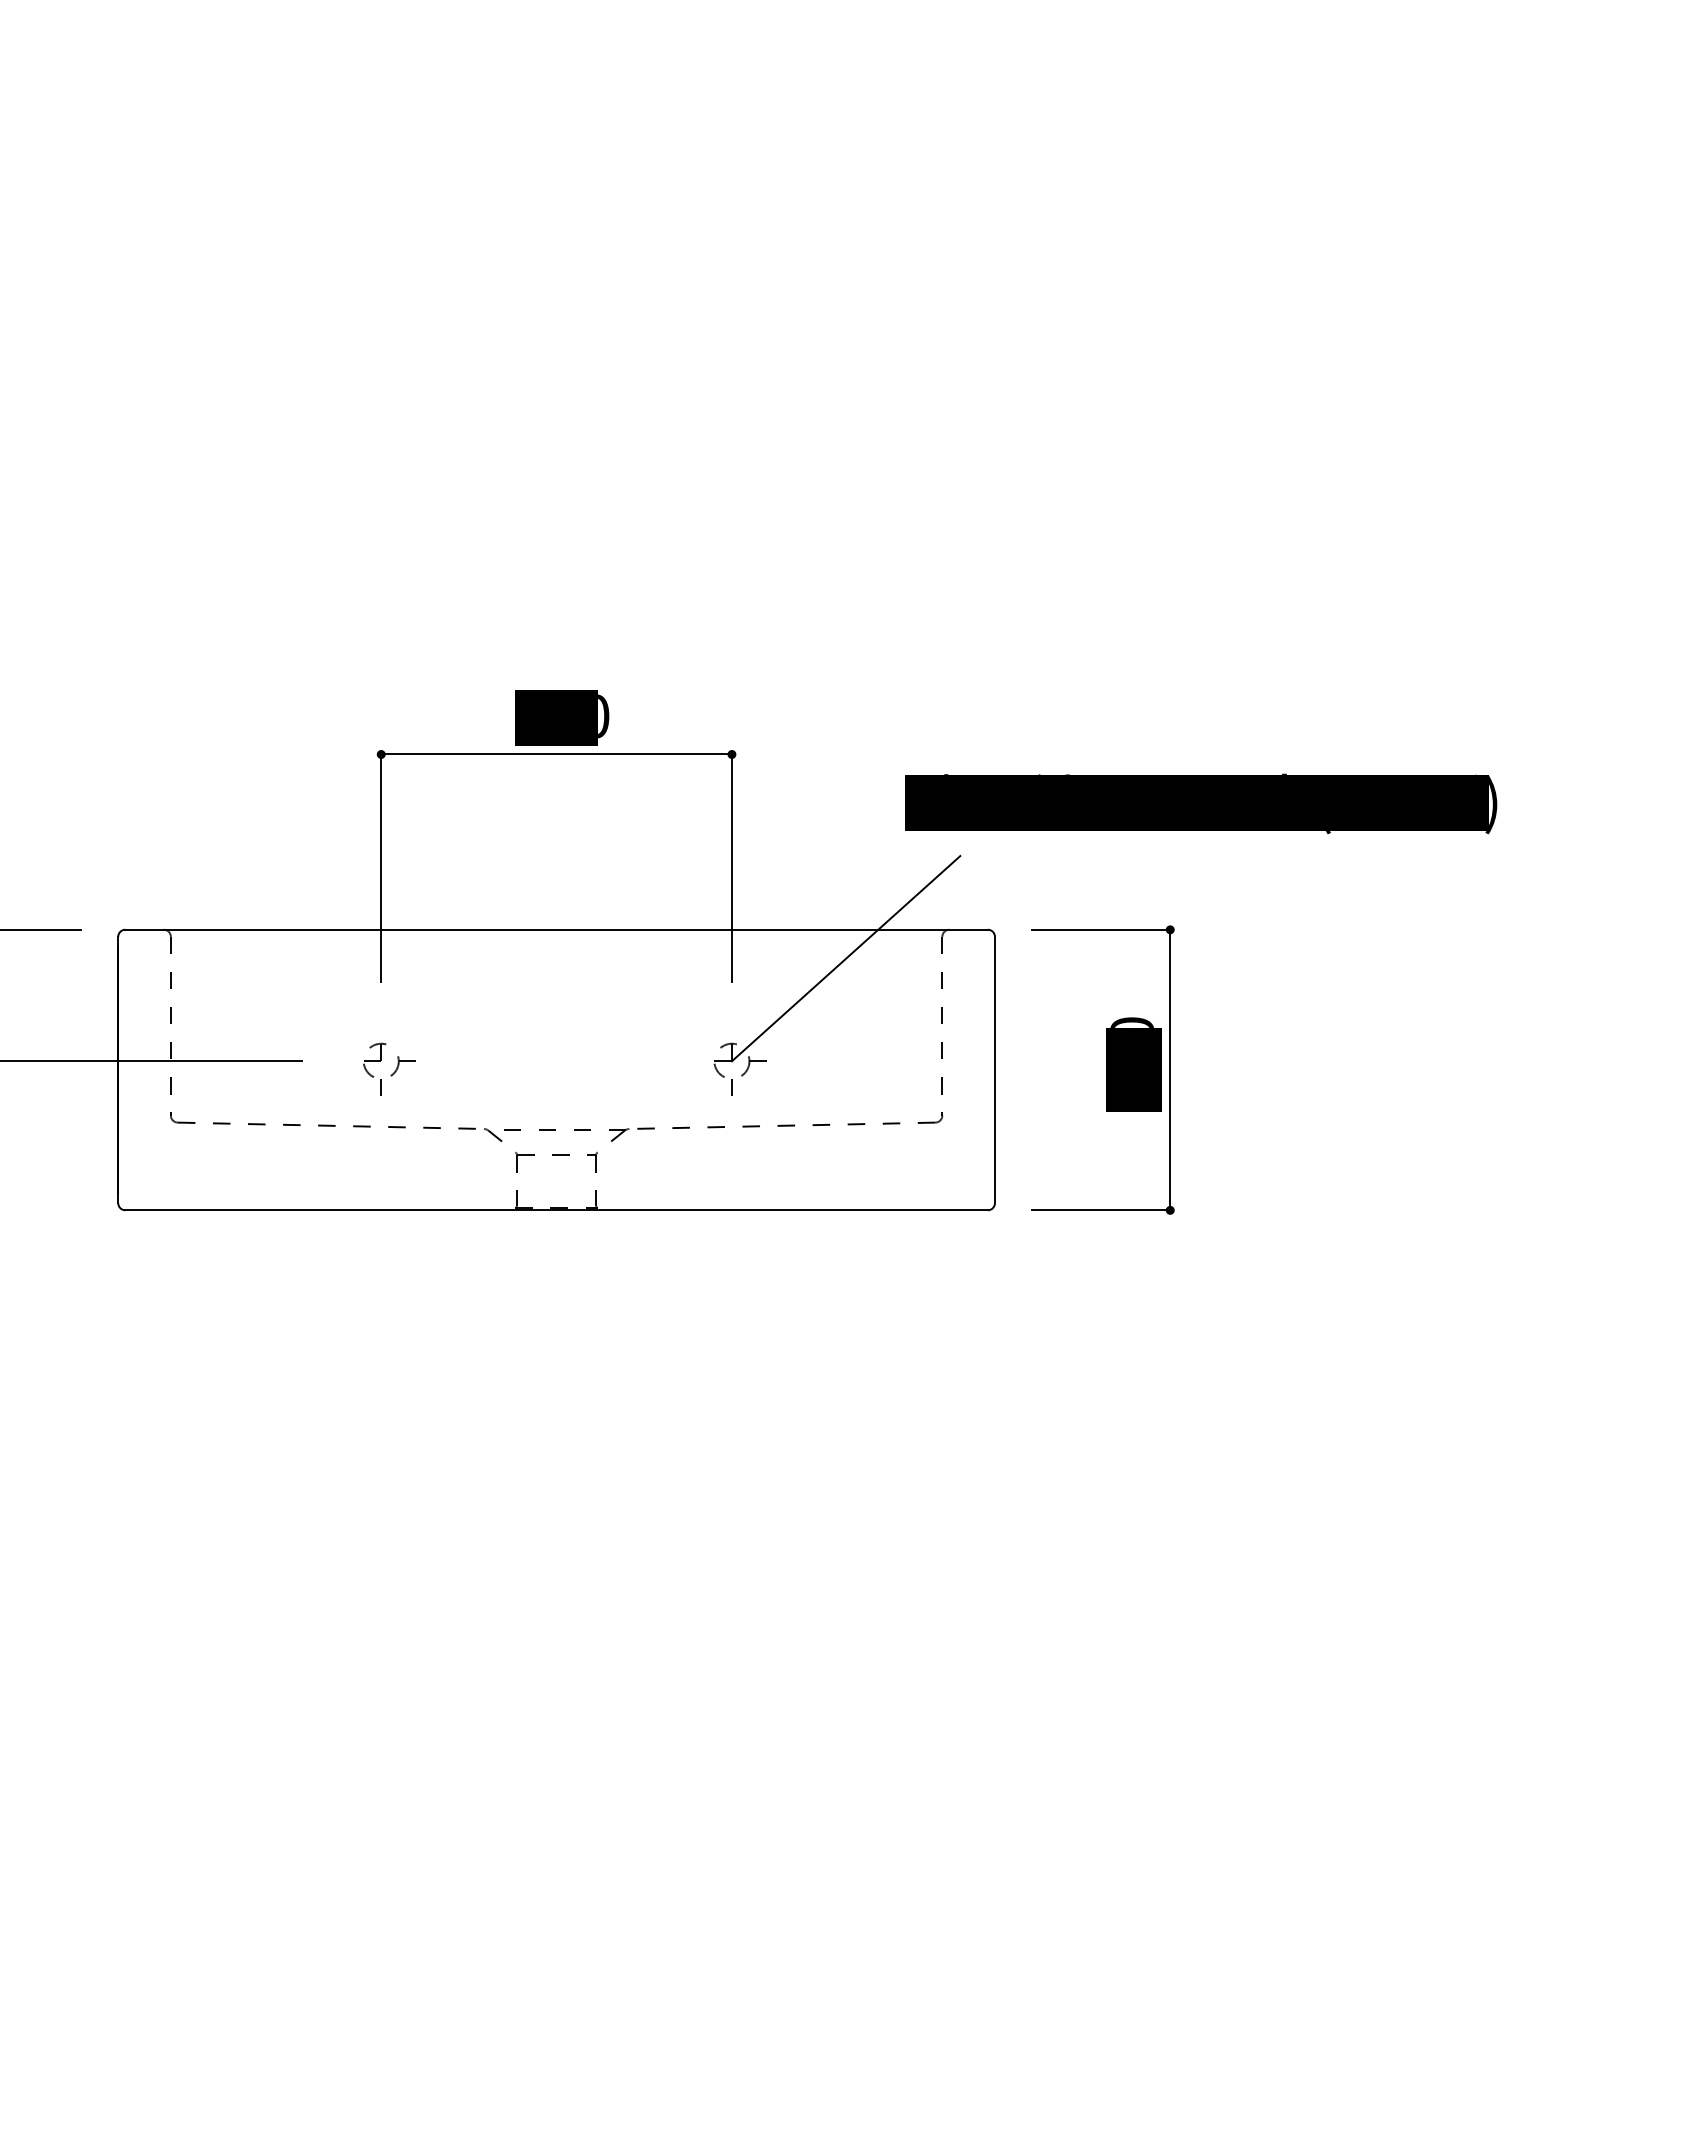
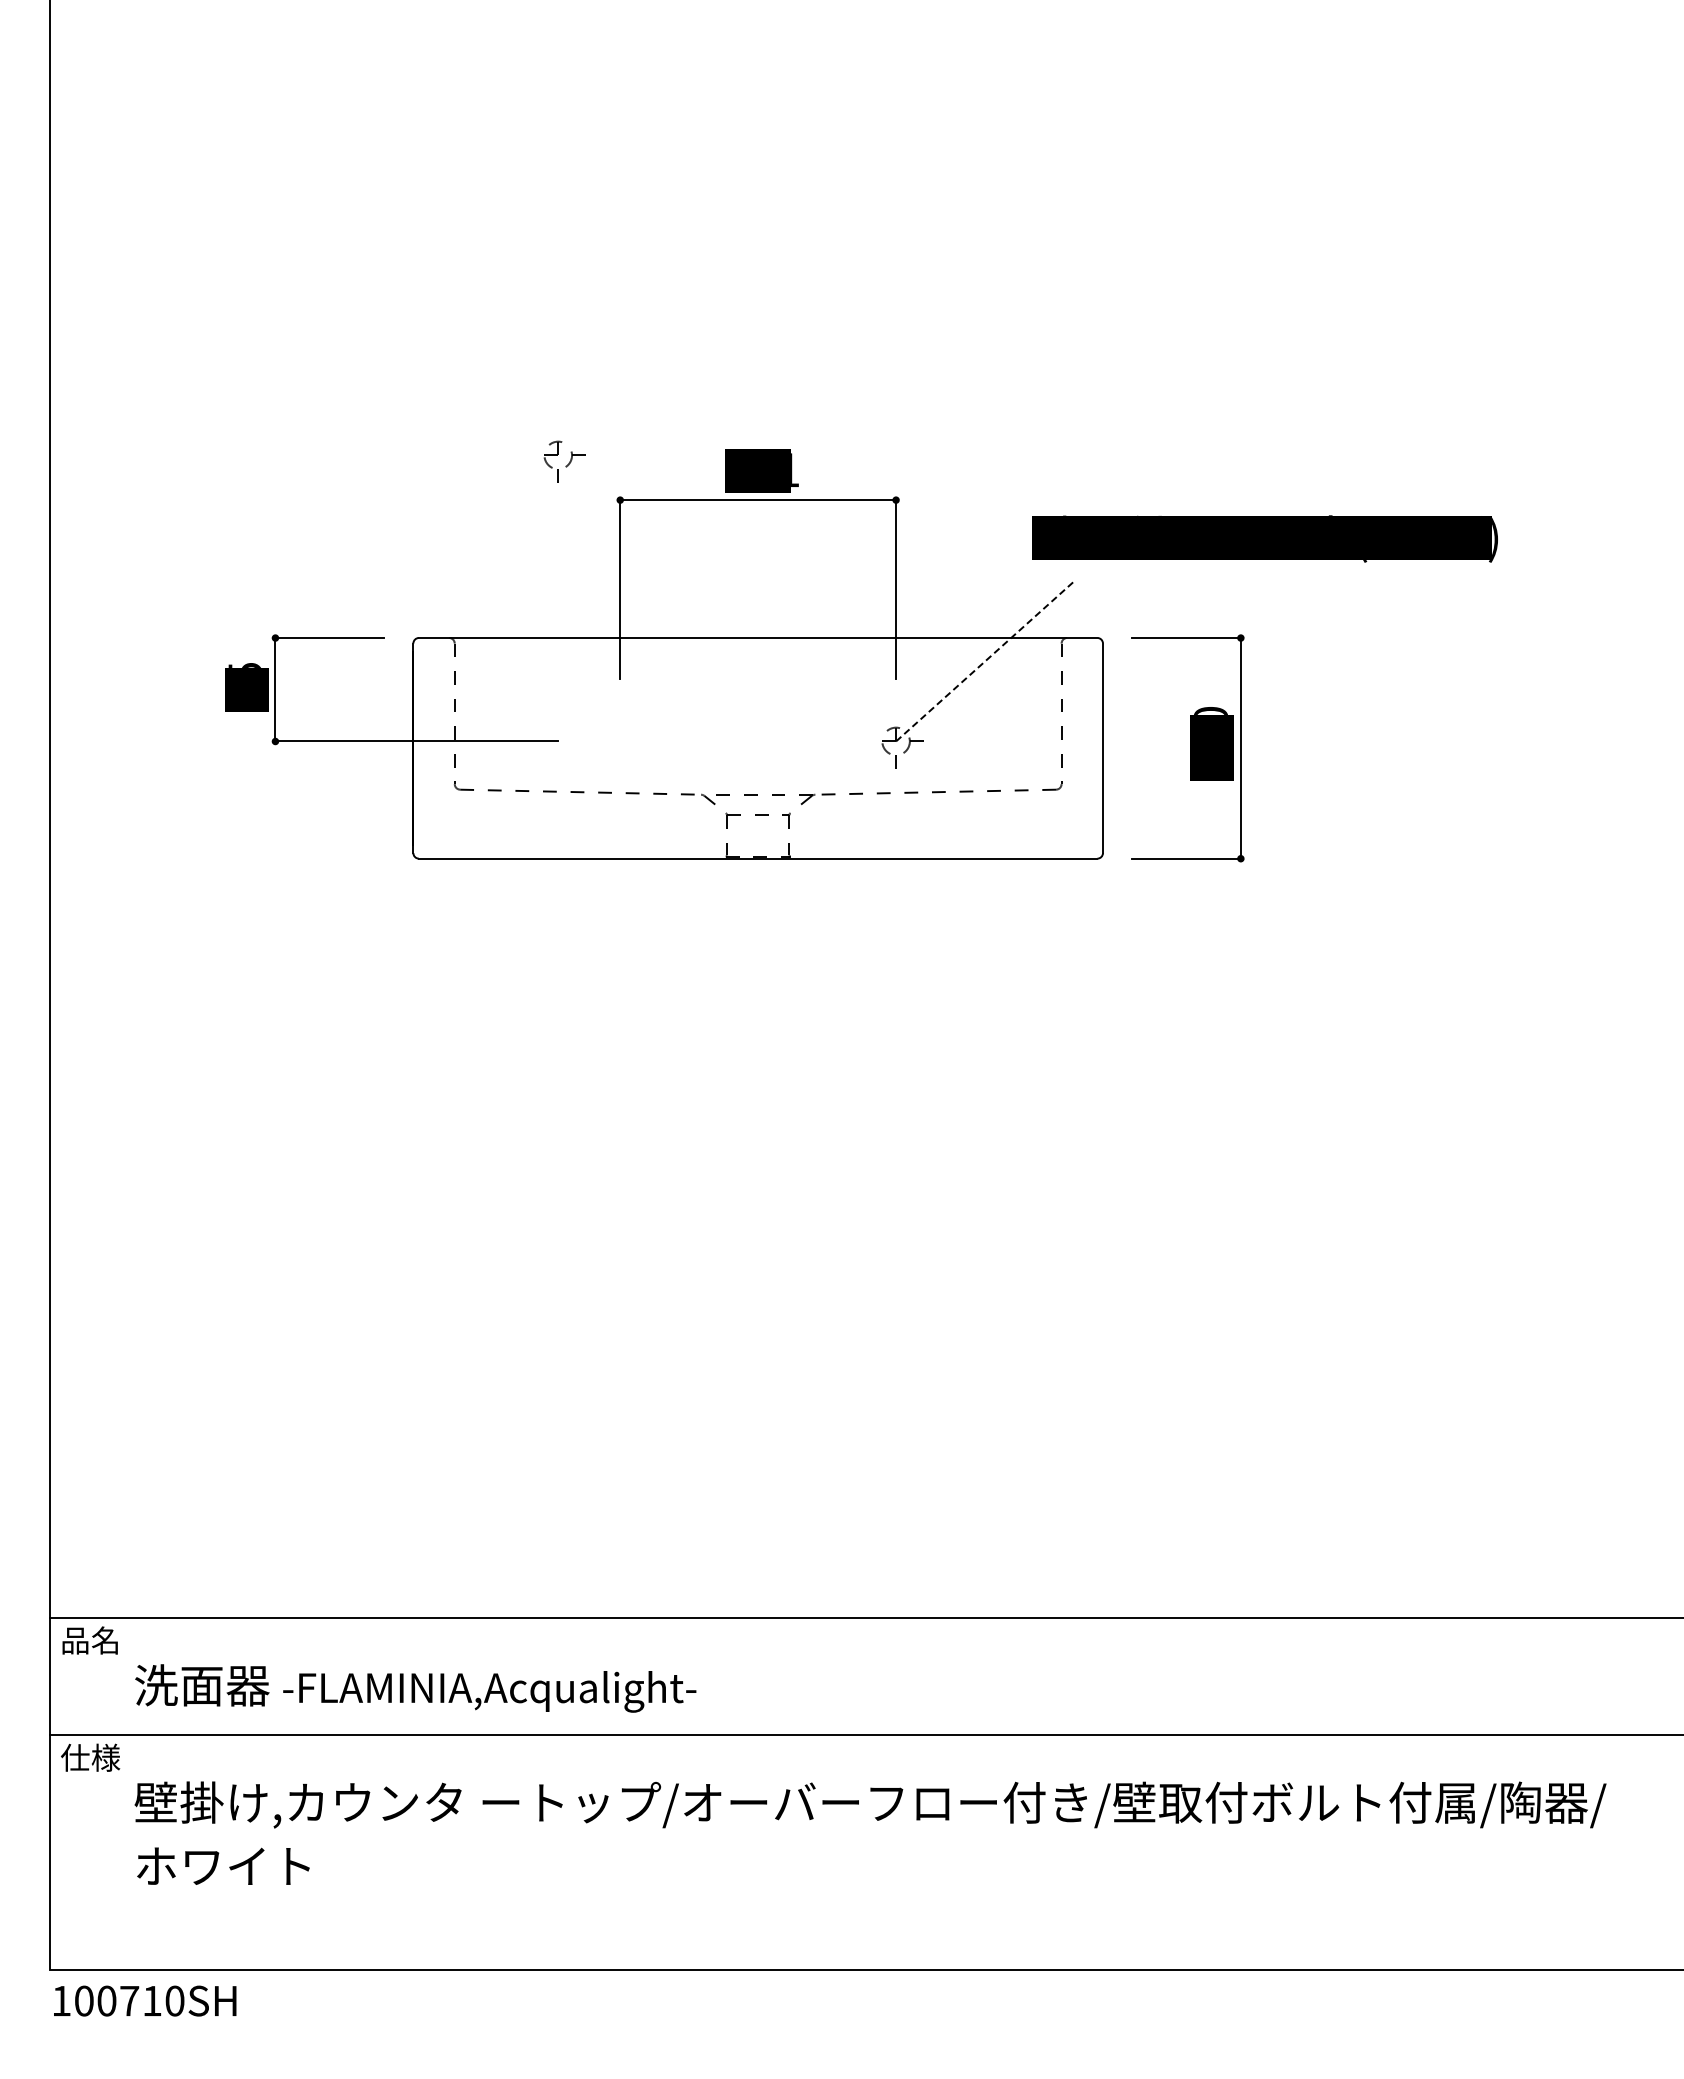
text: (604, 716) -> (795, 470), 200 -> 201
line: (845, 958) -> (985, 660), solid -> dashed
part: (389, 1068) -> (564, 461), moved

